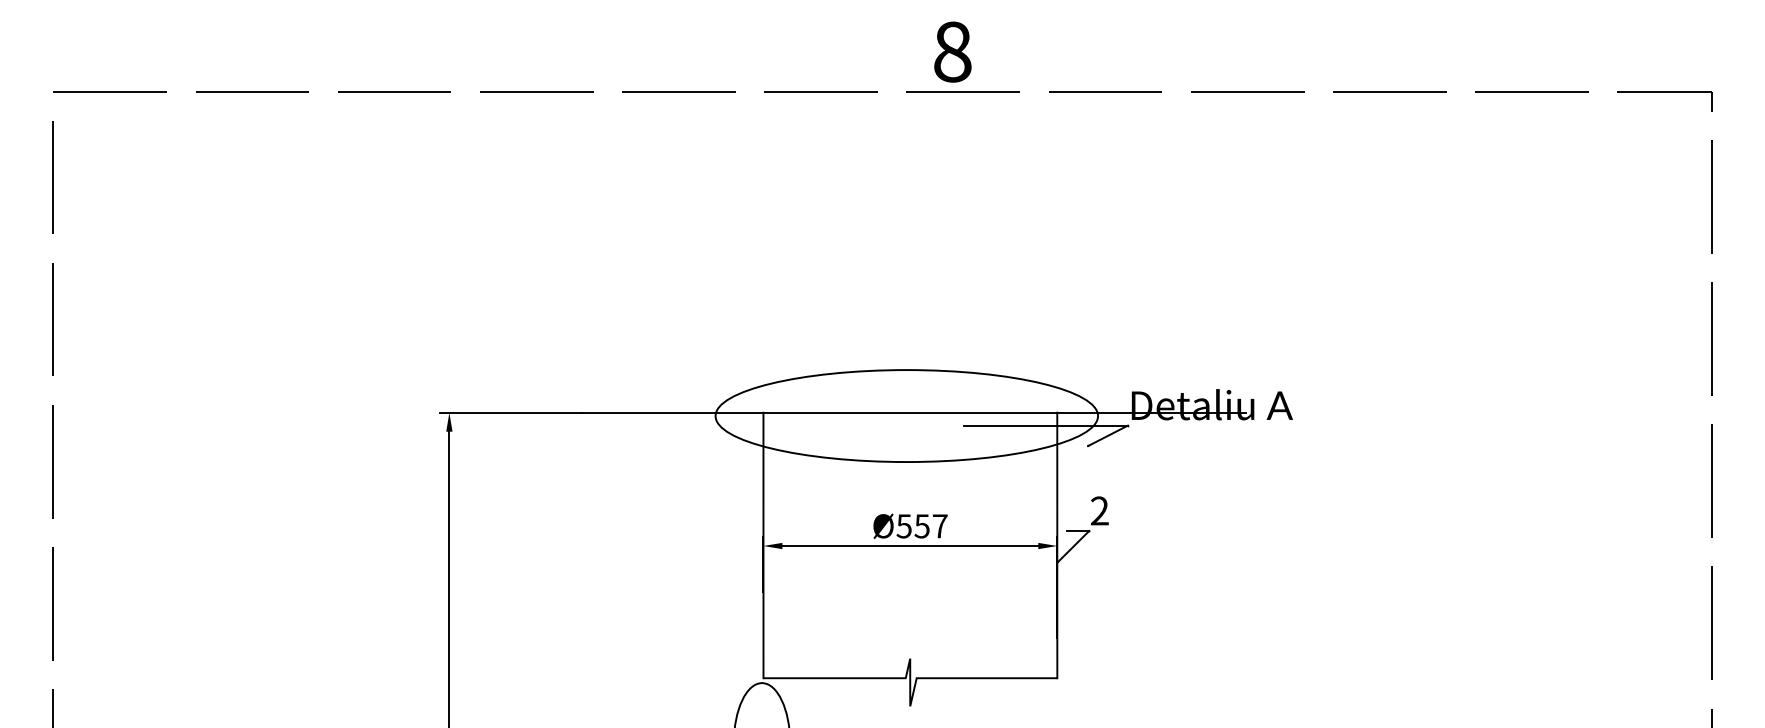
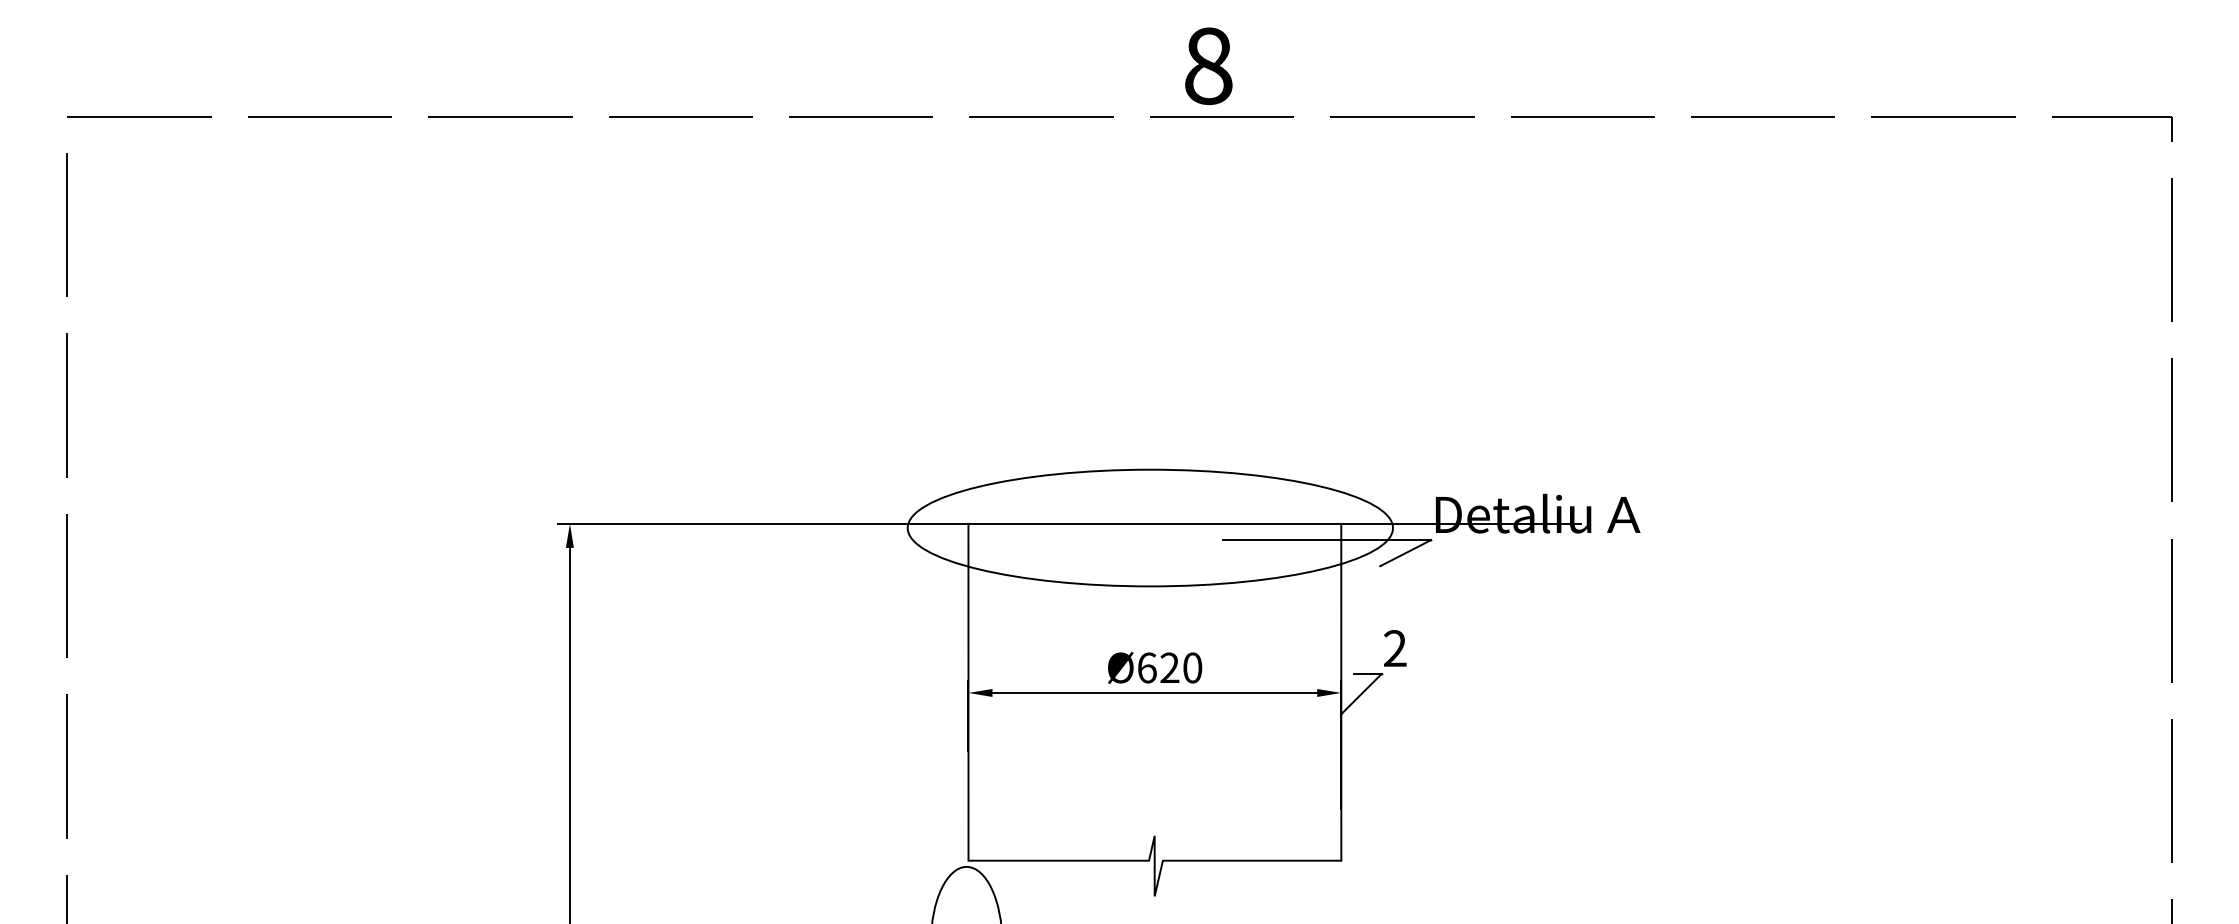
text: (921, 525) -> (1169, 667), Ø557 -> Ø620

